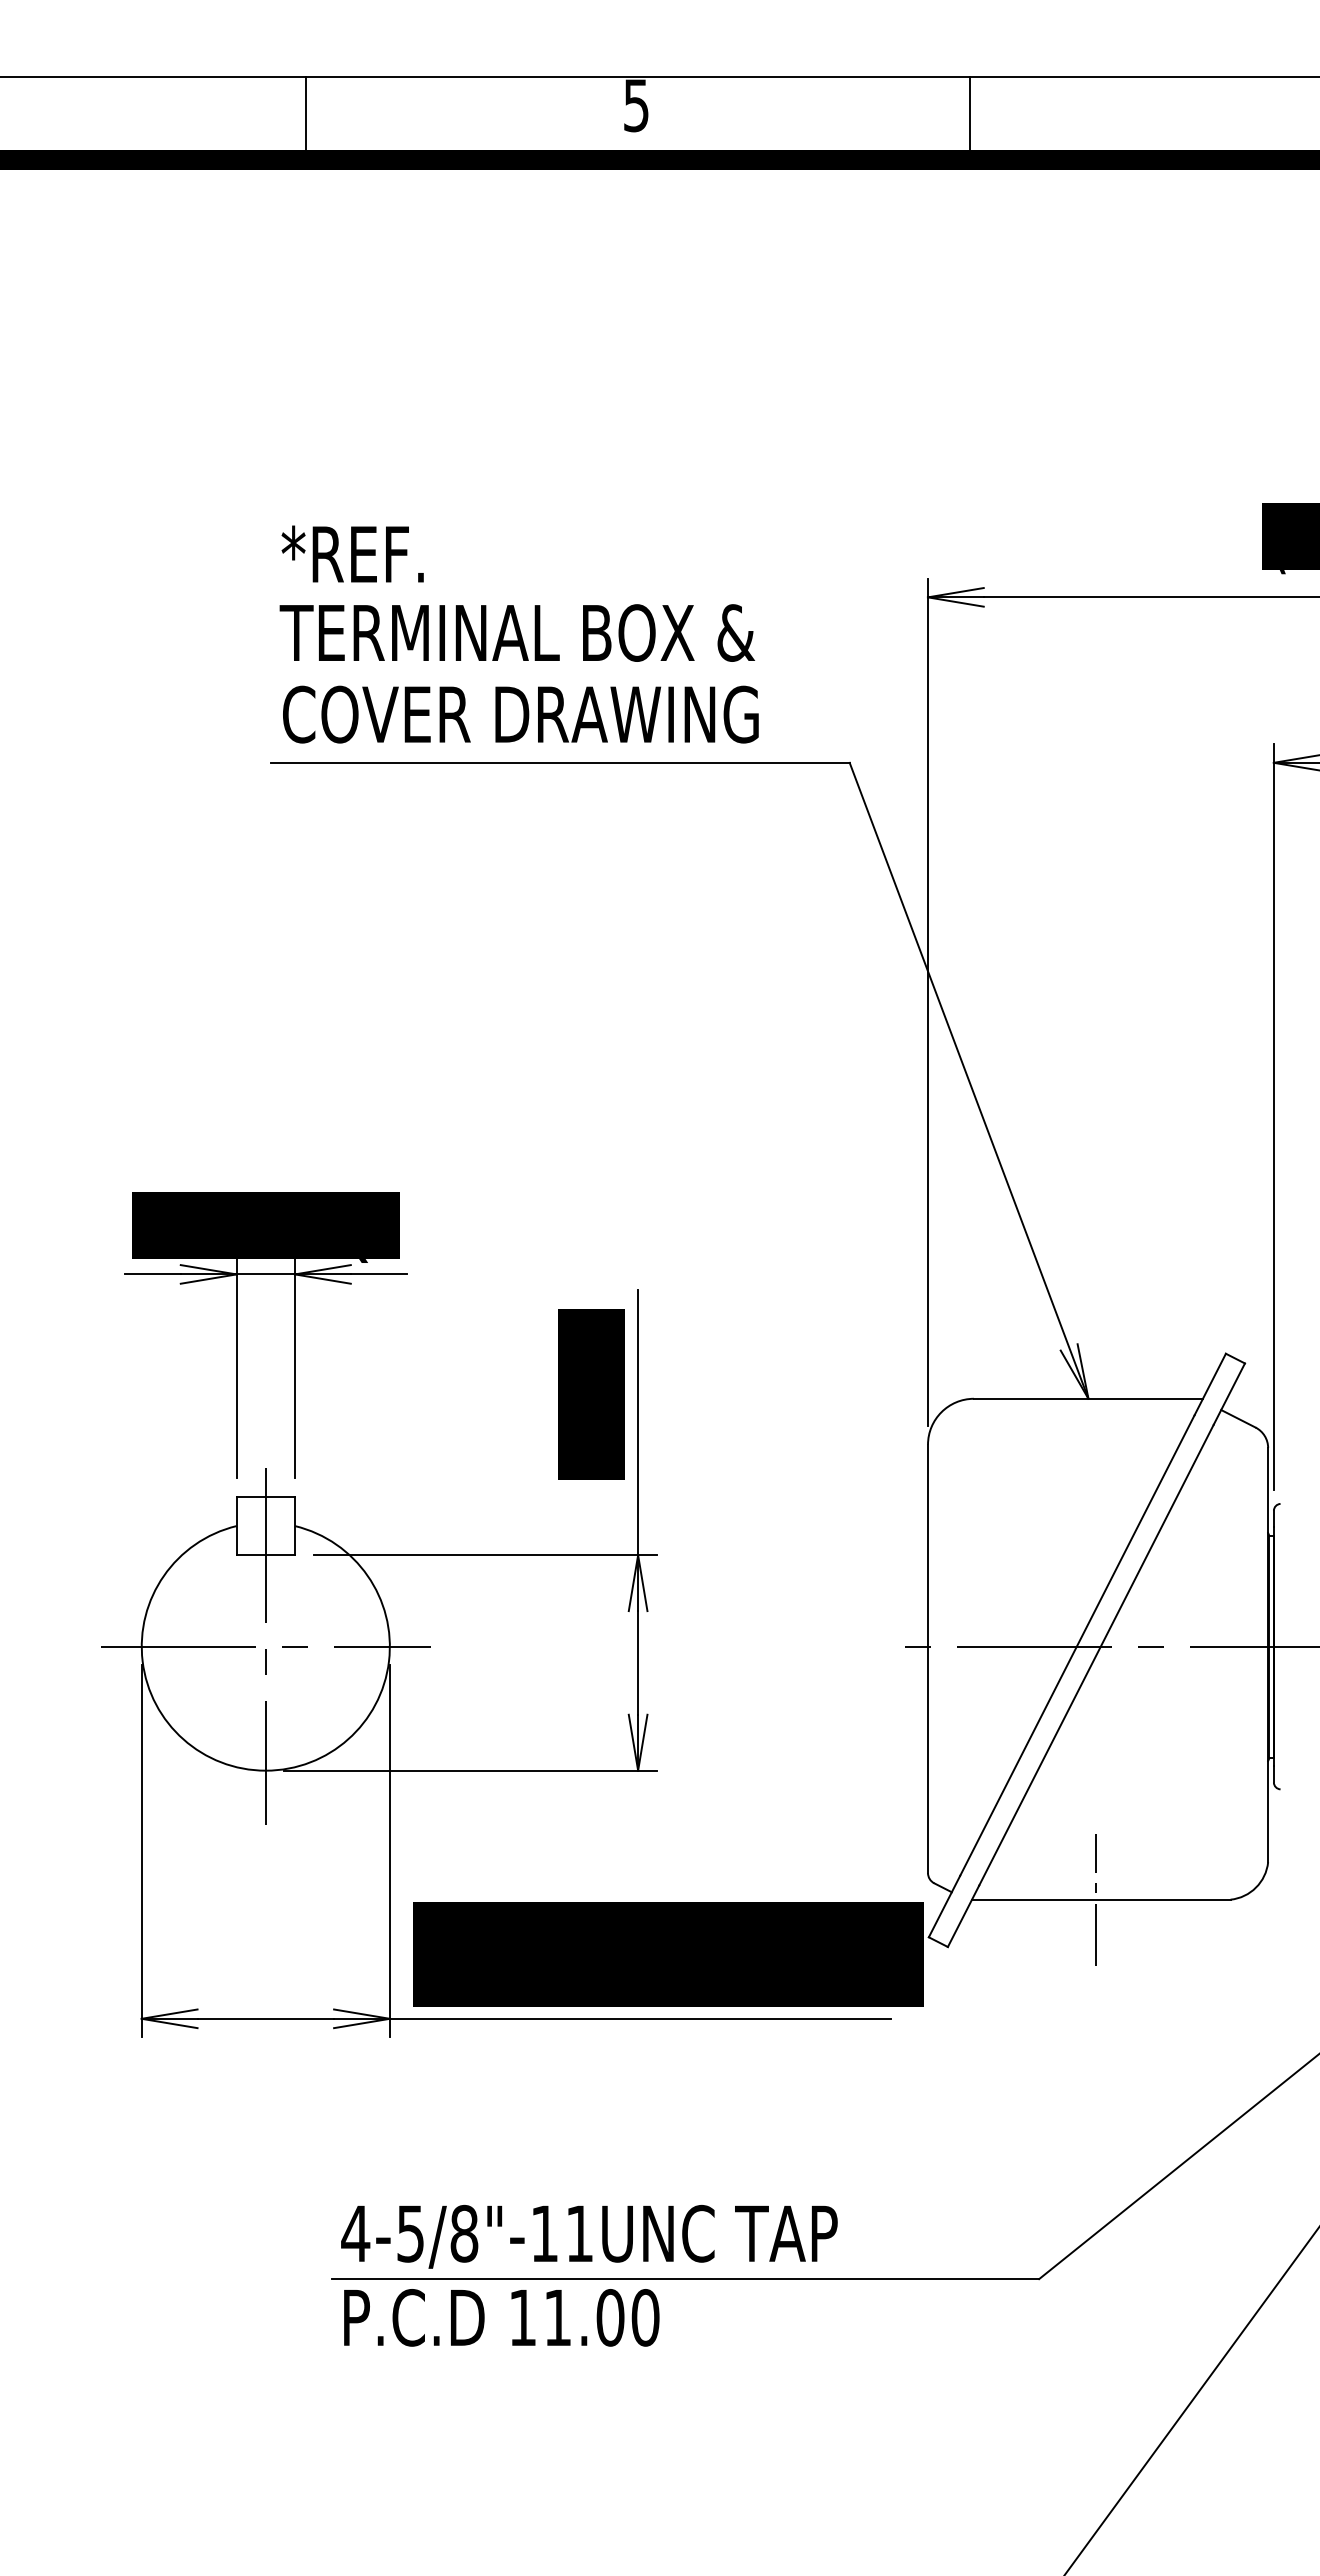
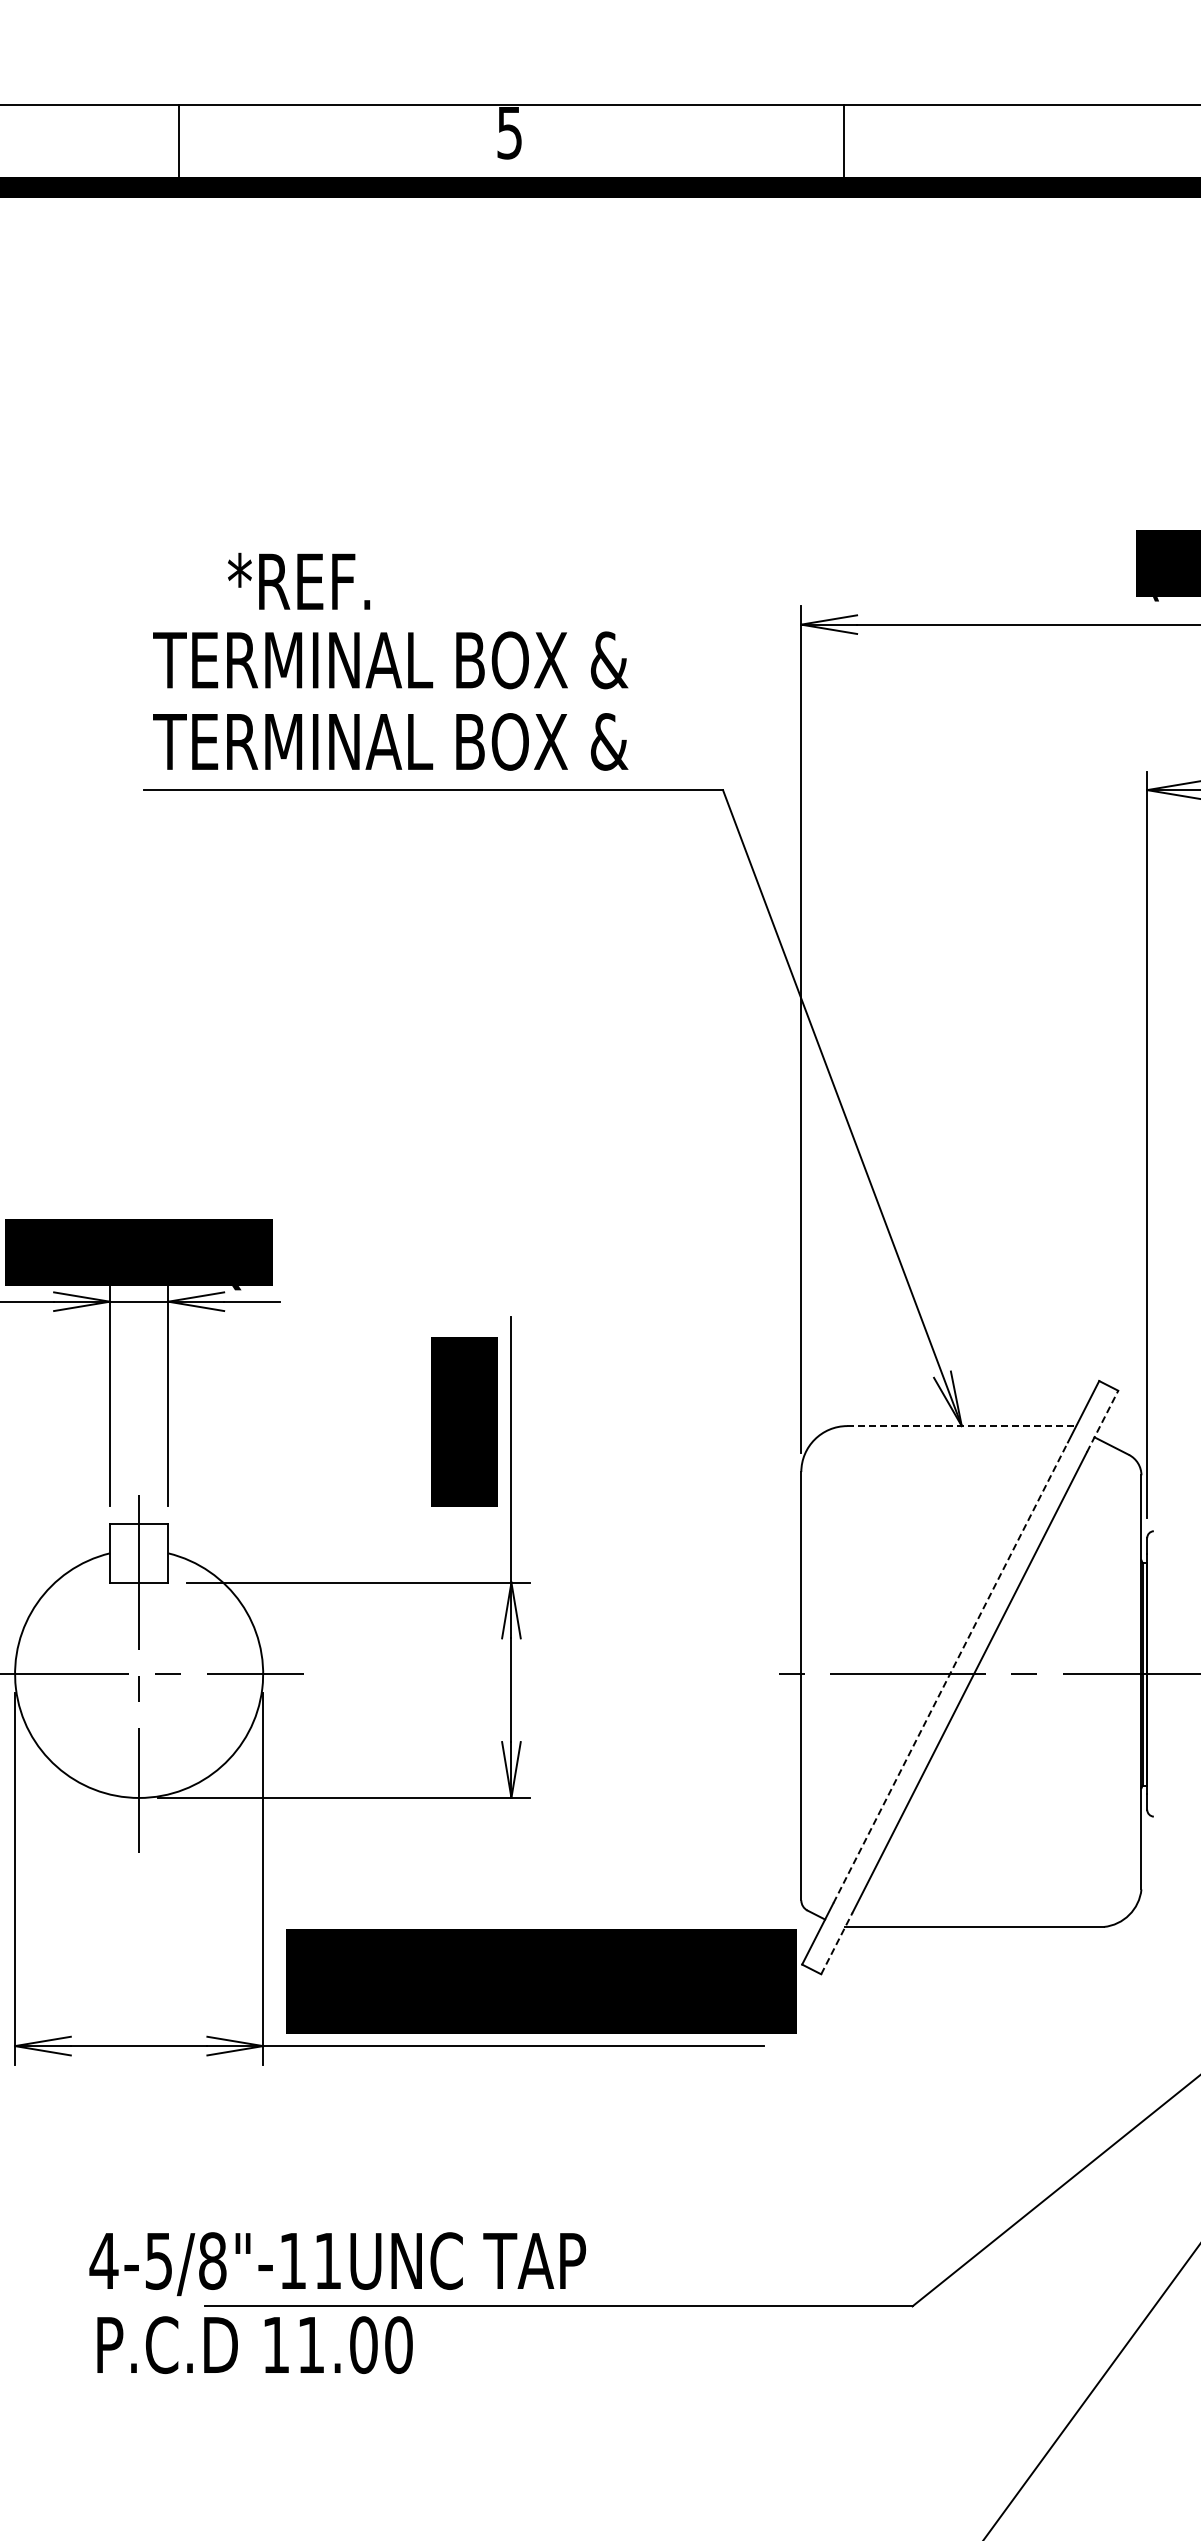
text: (352, 553) -> (298, 580), moved
text: (518, 714) -> (391, 741), COVER DRAWING -> TERMINAL BOX &
line: (1229, 1393) -> (1102, 1420), solid -> dashed
line: (1088, 1398) -> (961, 1425), solid -> dashed
line: (1077, 1645) -> (950, 1672), solid -> dashed
line: (1095, 1899) -> (968, 1926), removed
line: (963, 1915) -> (836, 1942), solid -> dashed
text: (589, 2236) -> (337, 2263), moved
text: (501, 2317) -> (254, 2344), moved

